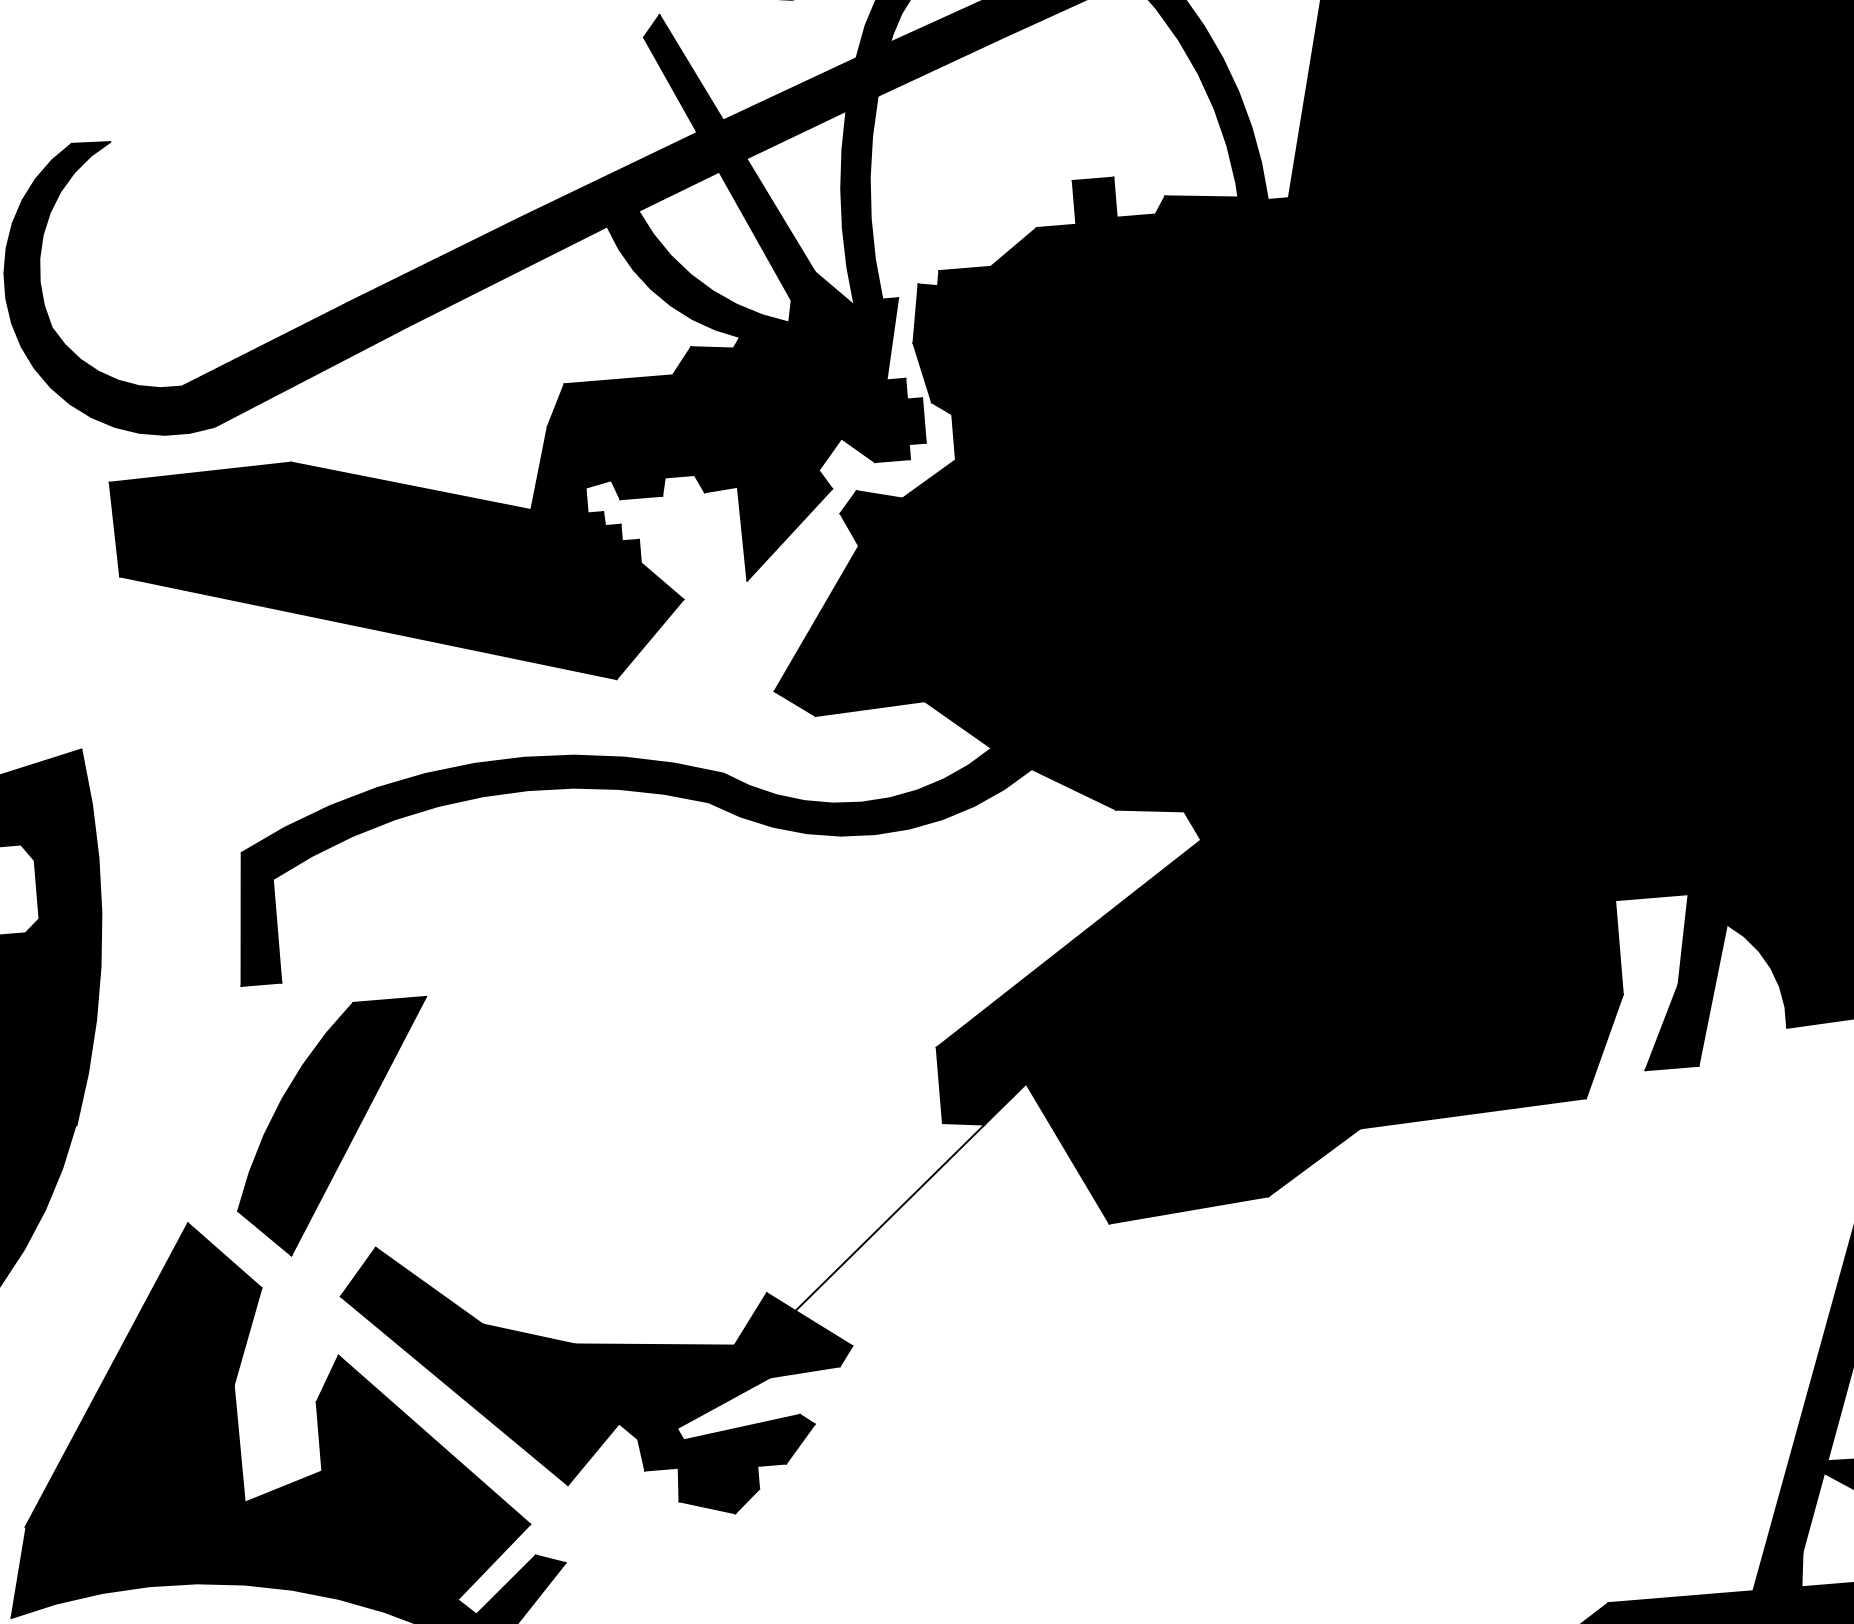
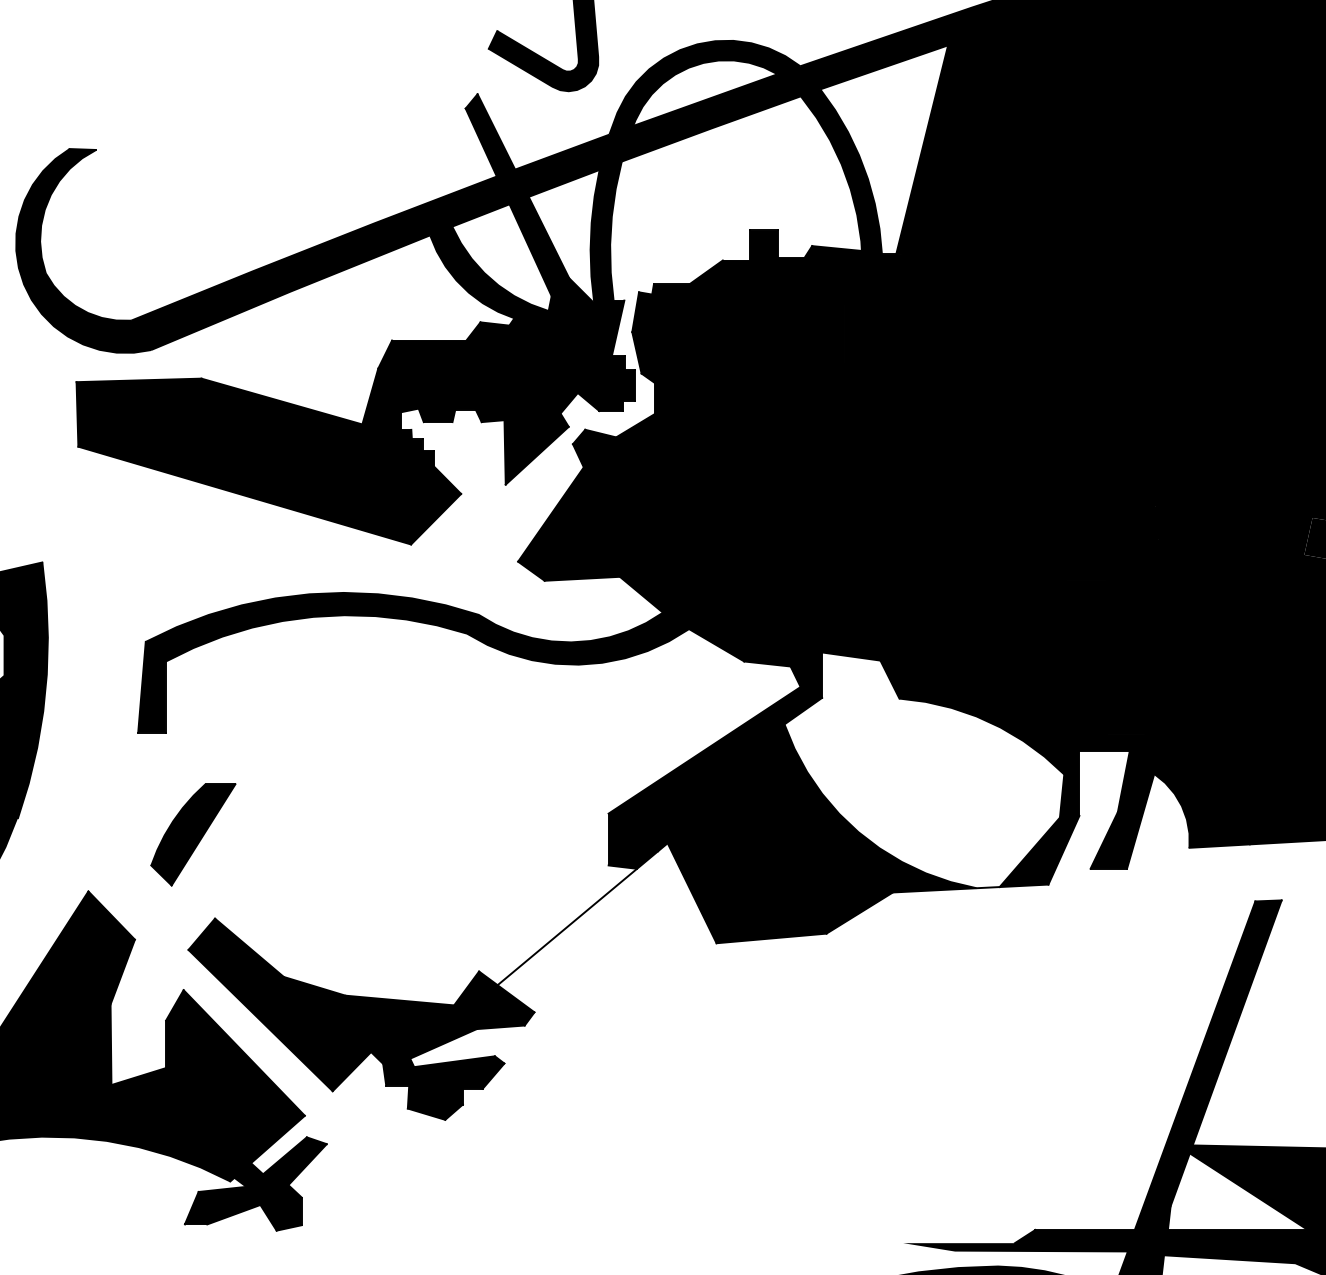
fill: (1391, 946) -> (924, 770), removed
part: (334, 1127) -> (193, 834), size x0.6

